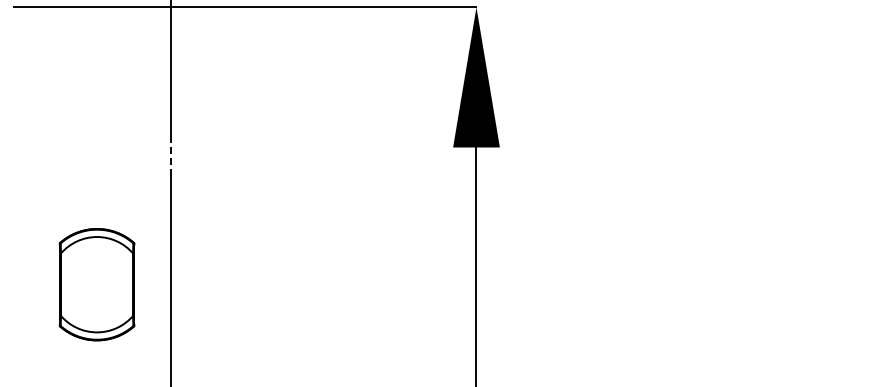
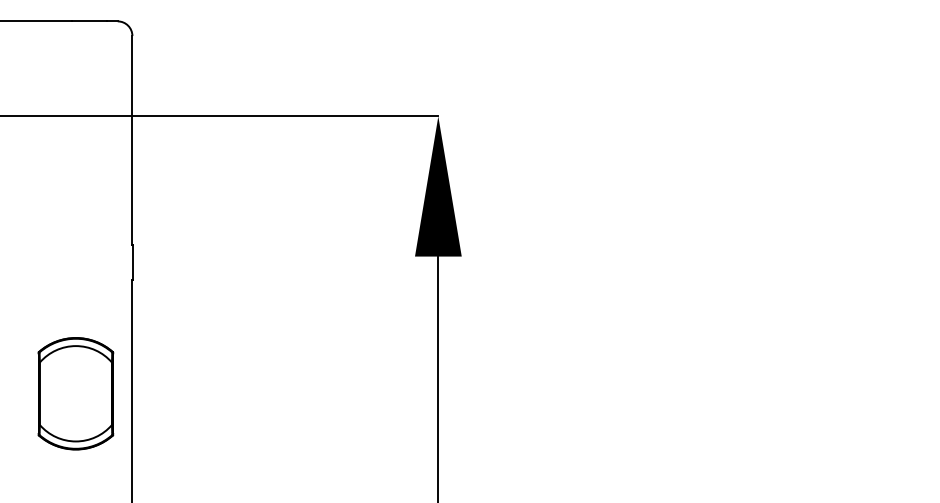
line: (171, 153) -> (133, 262), dashed -> solid
part: (96, 284) -> (75, 393), moved

